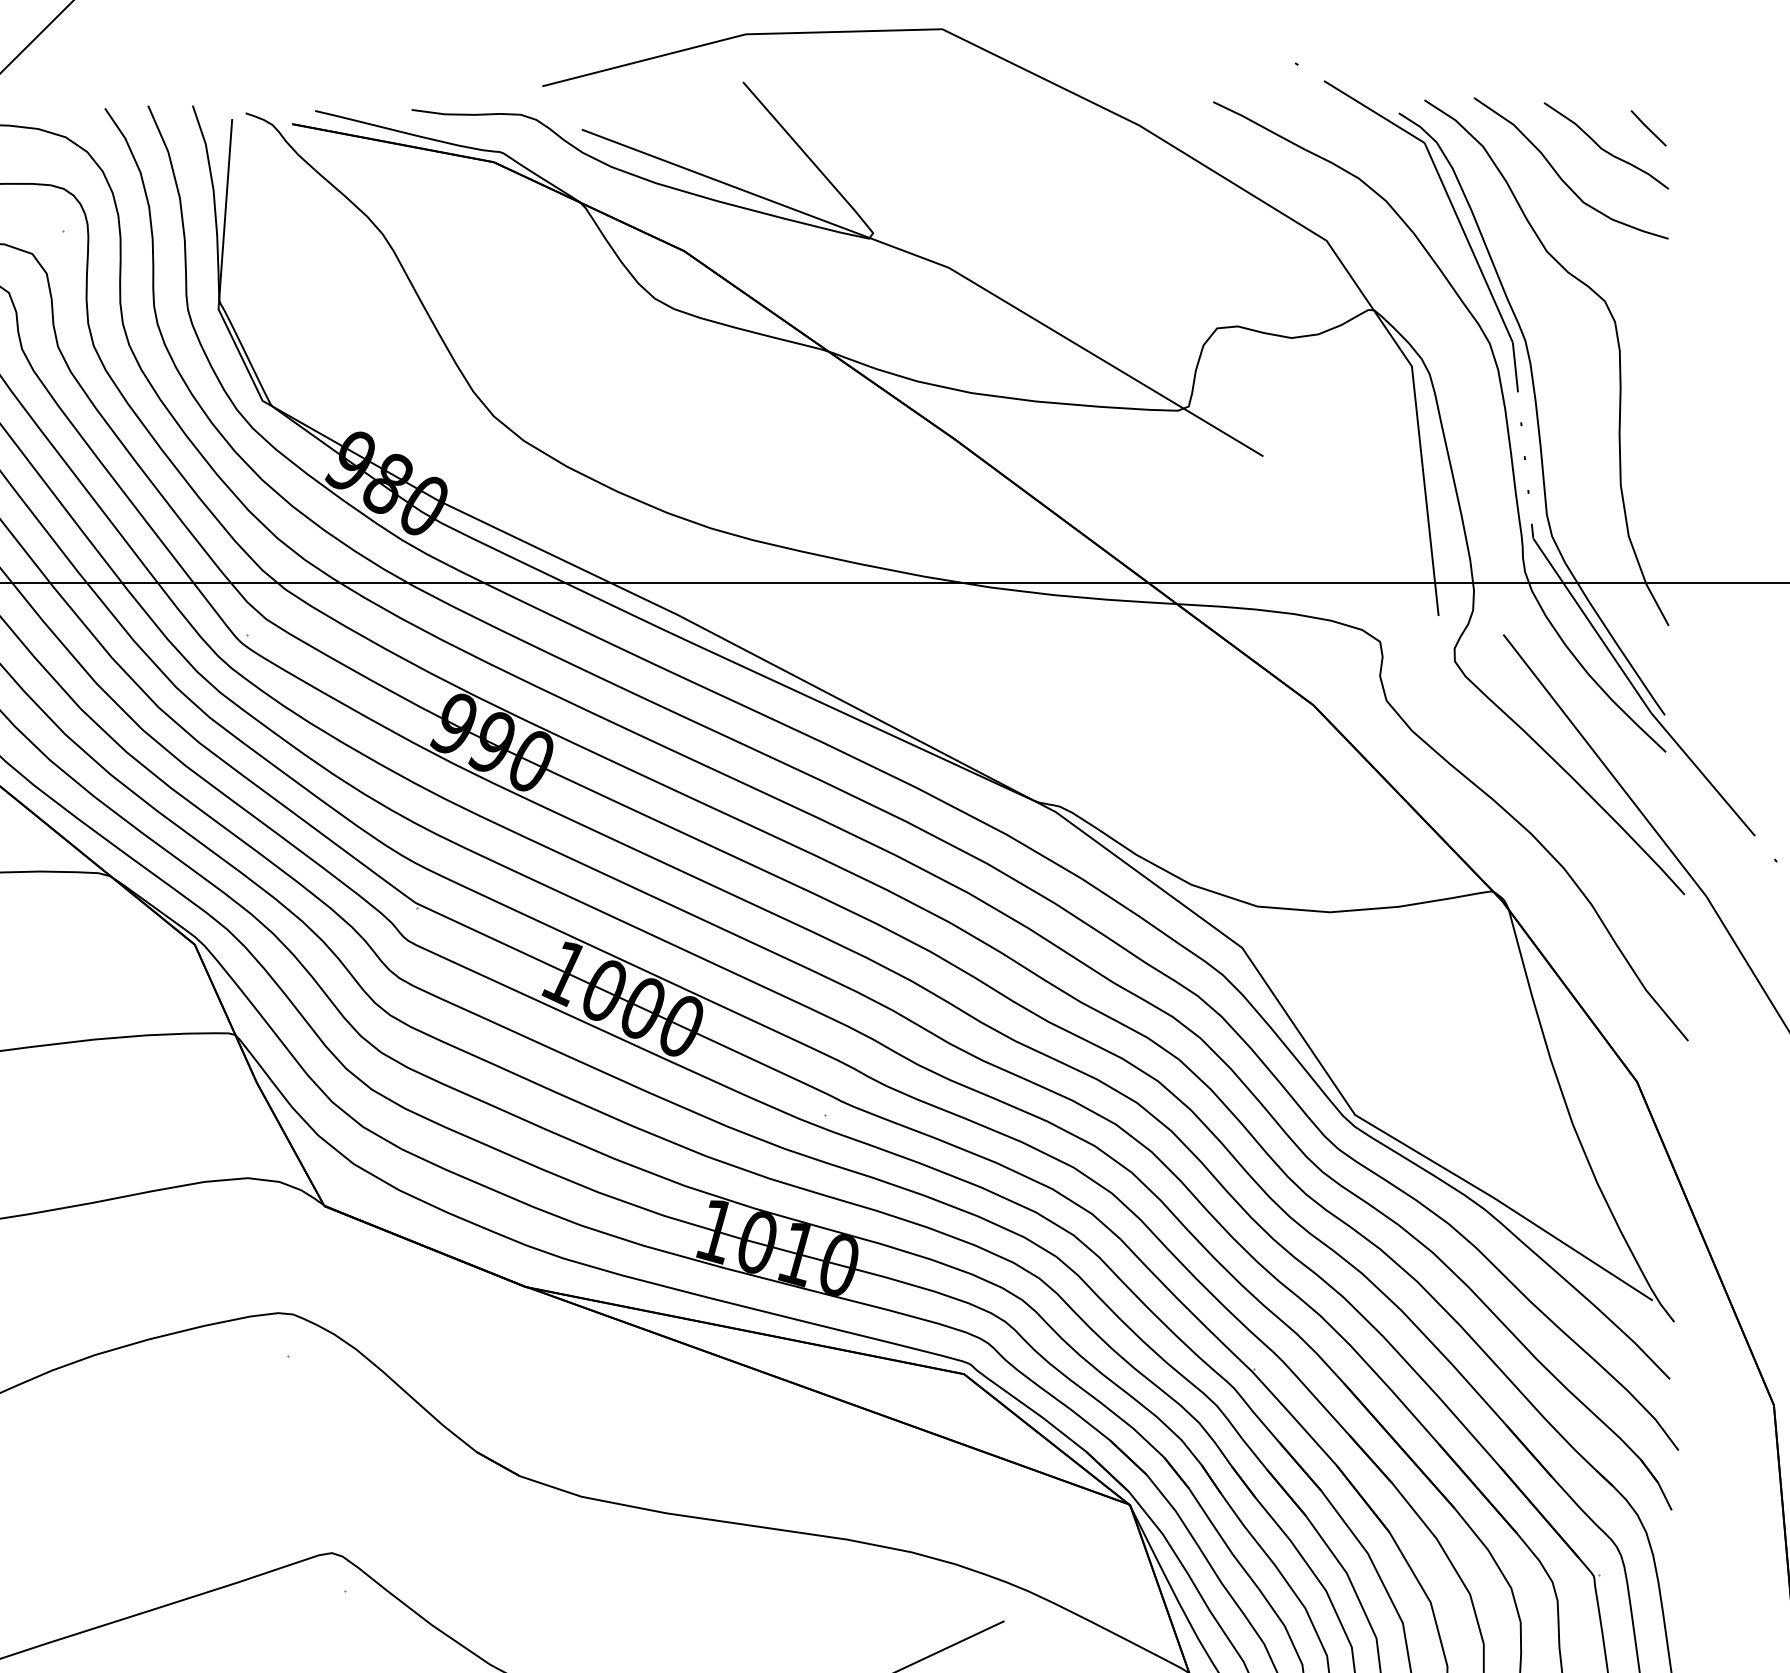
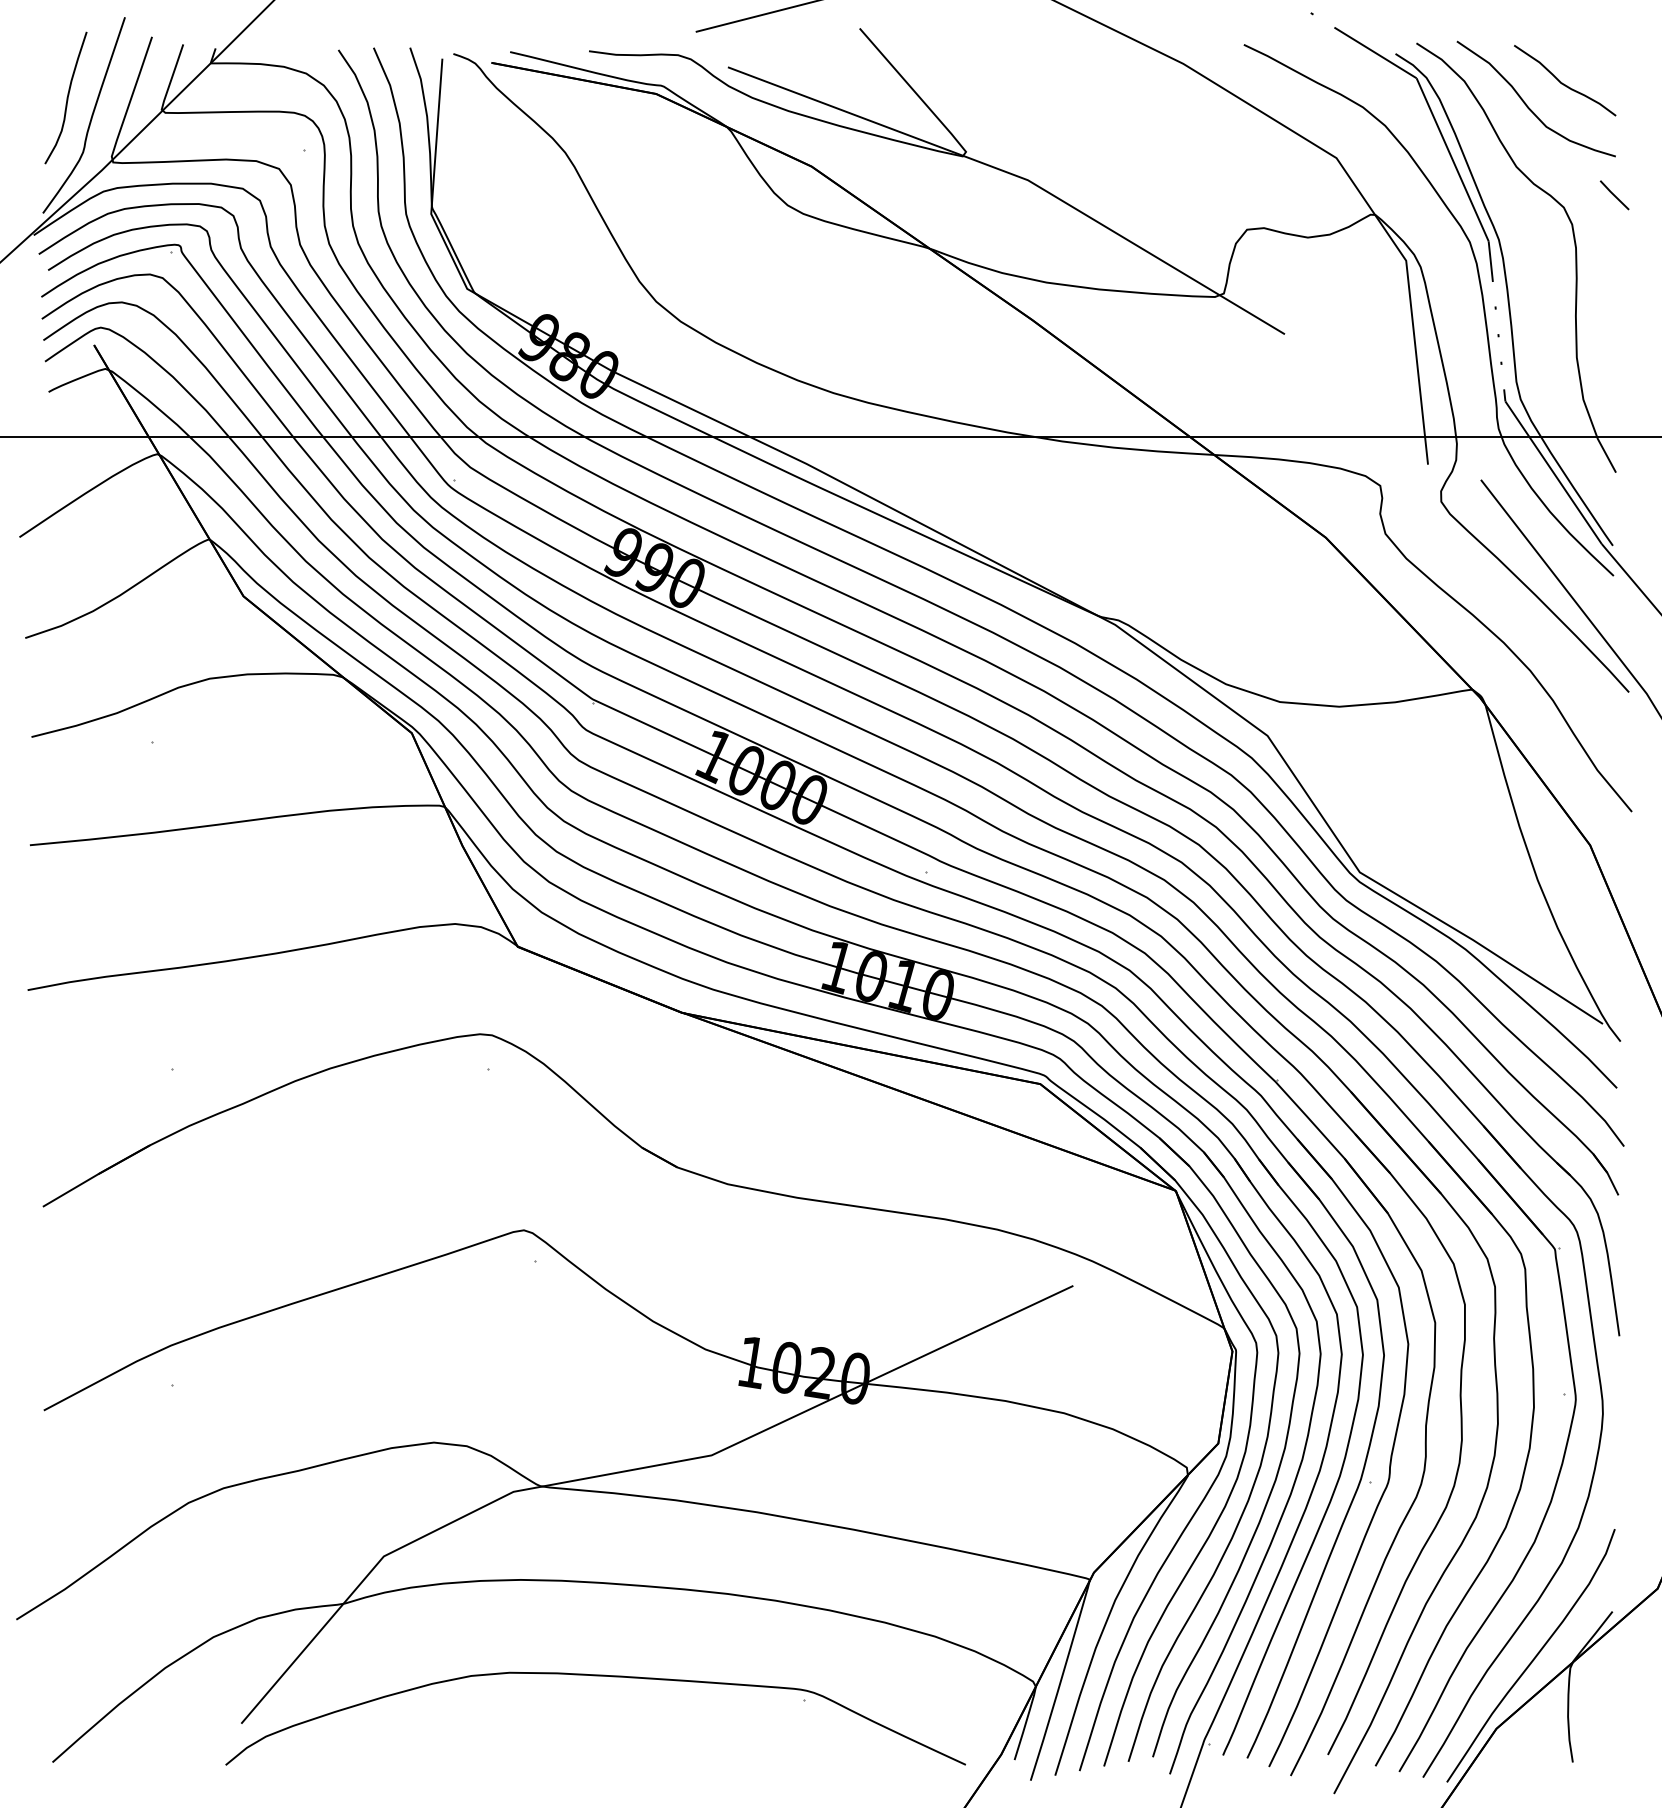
line: (1648, 128) -> (1614, 195), moved

